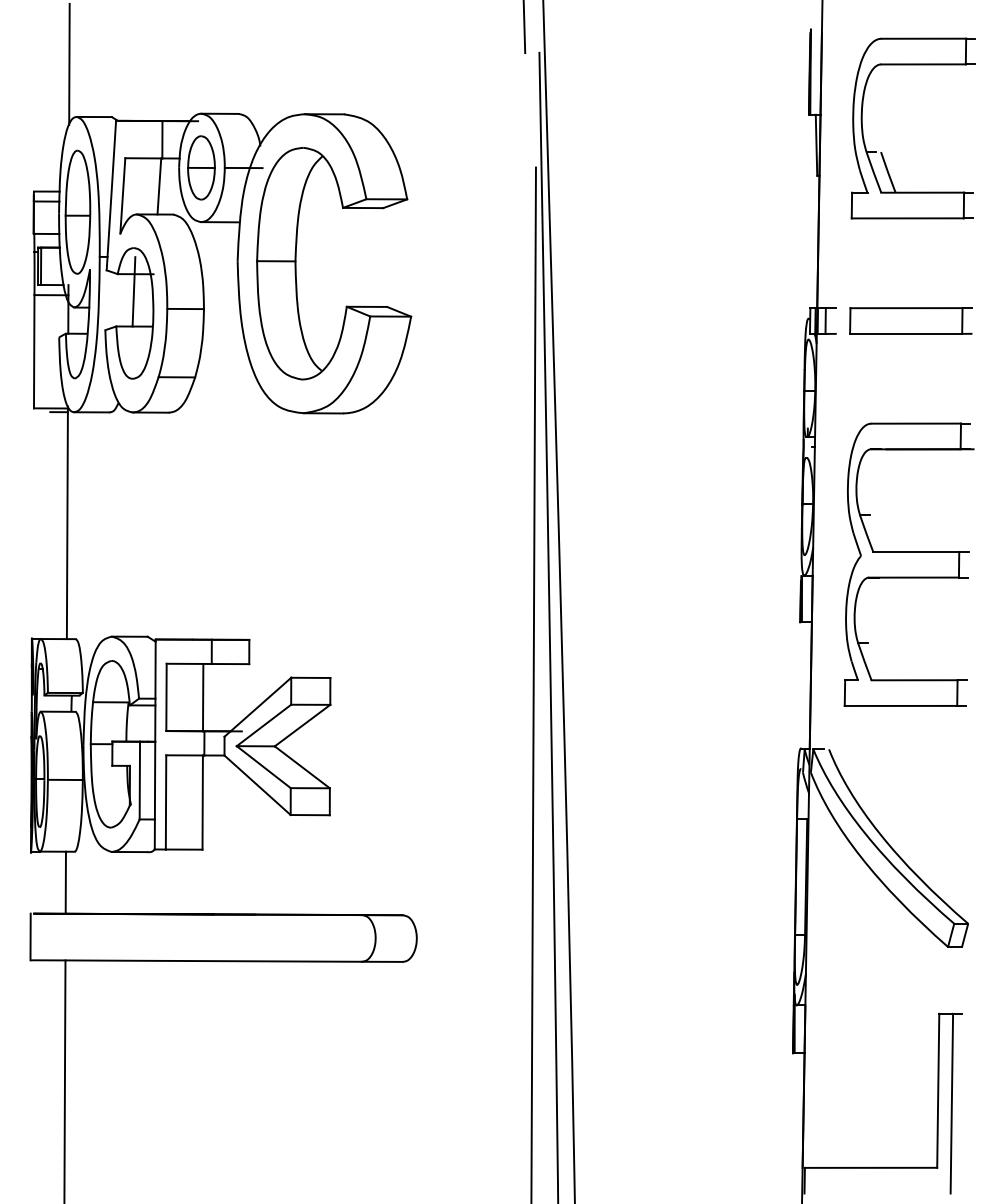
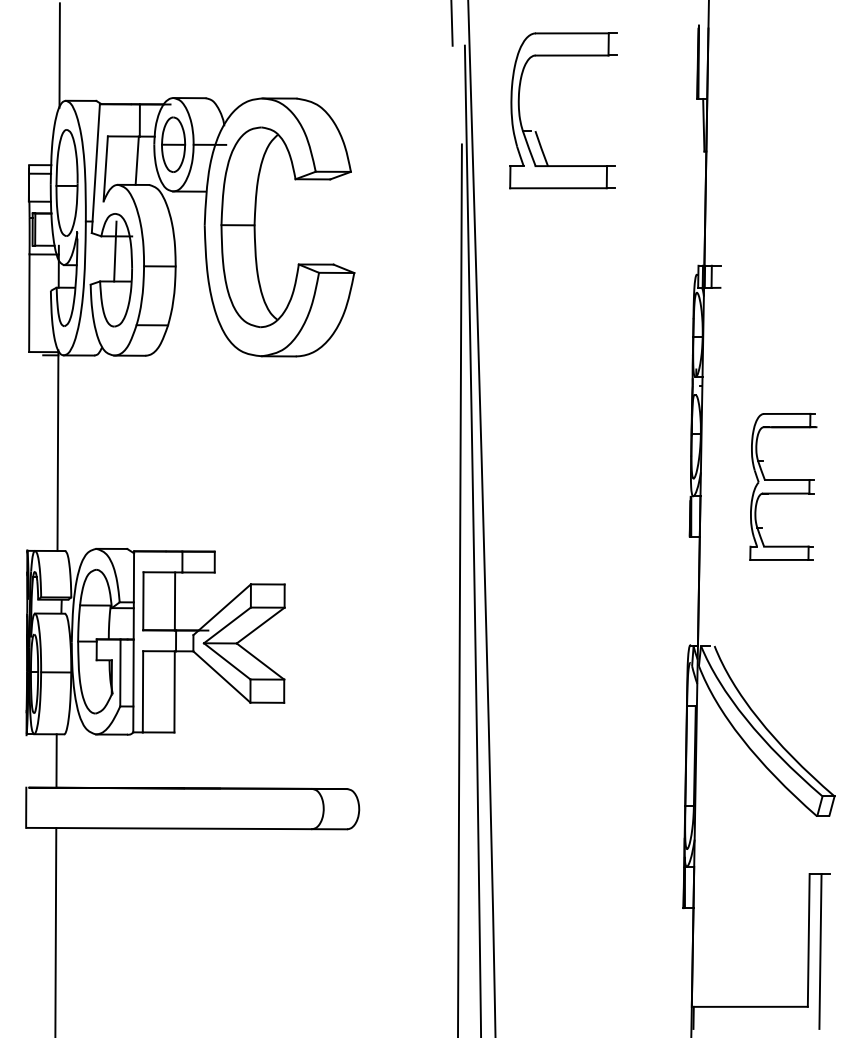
part: (882, 152) -> (536, 131), moved
part: (910, 320) -> (784, 276), removed
part: (908, 564) -> (783, 486), size x0.6

